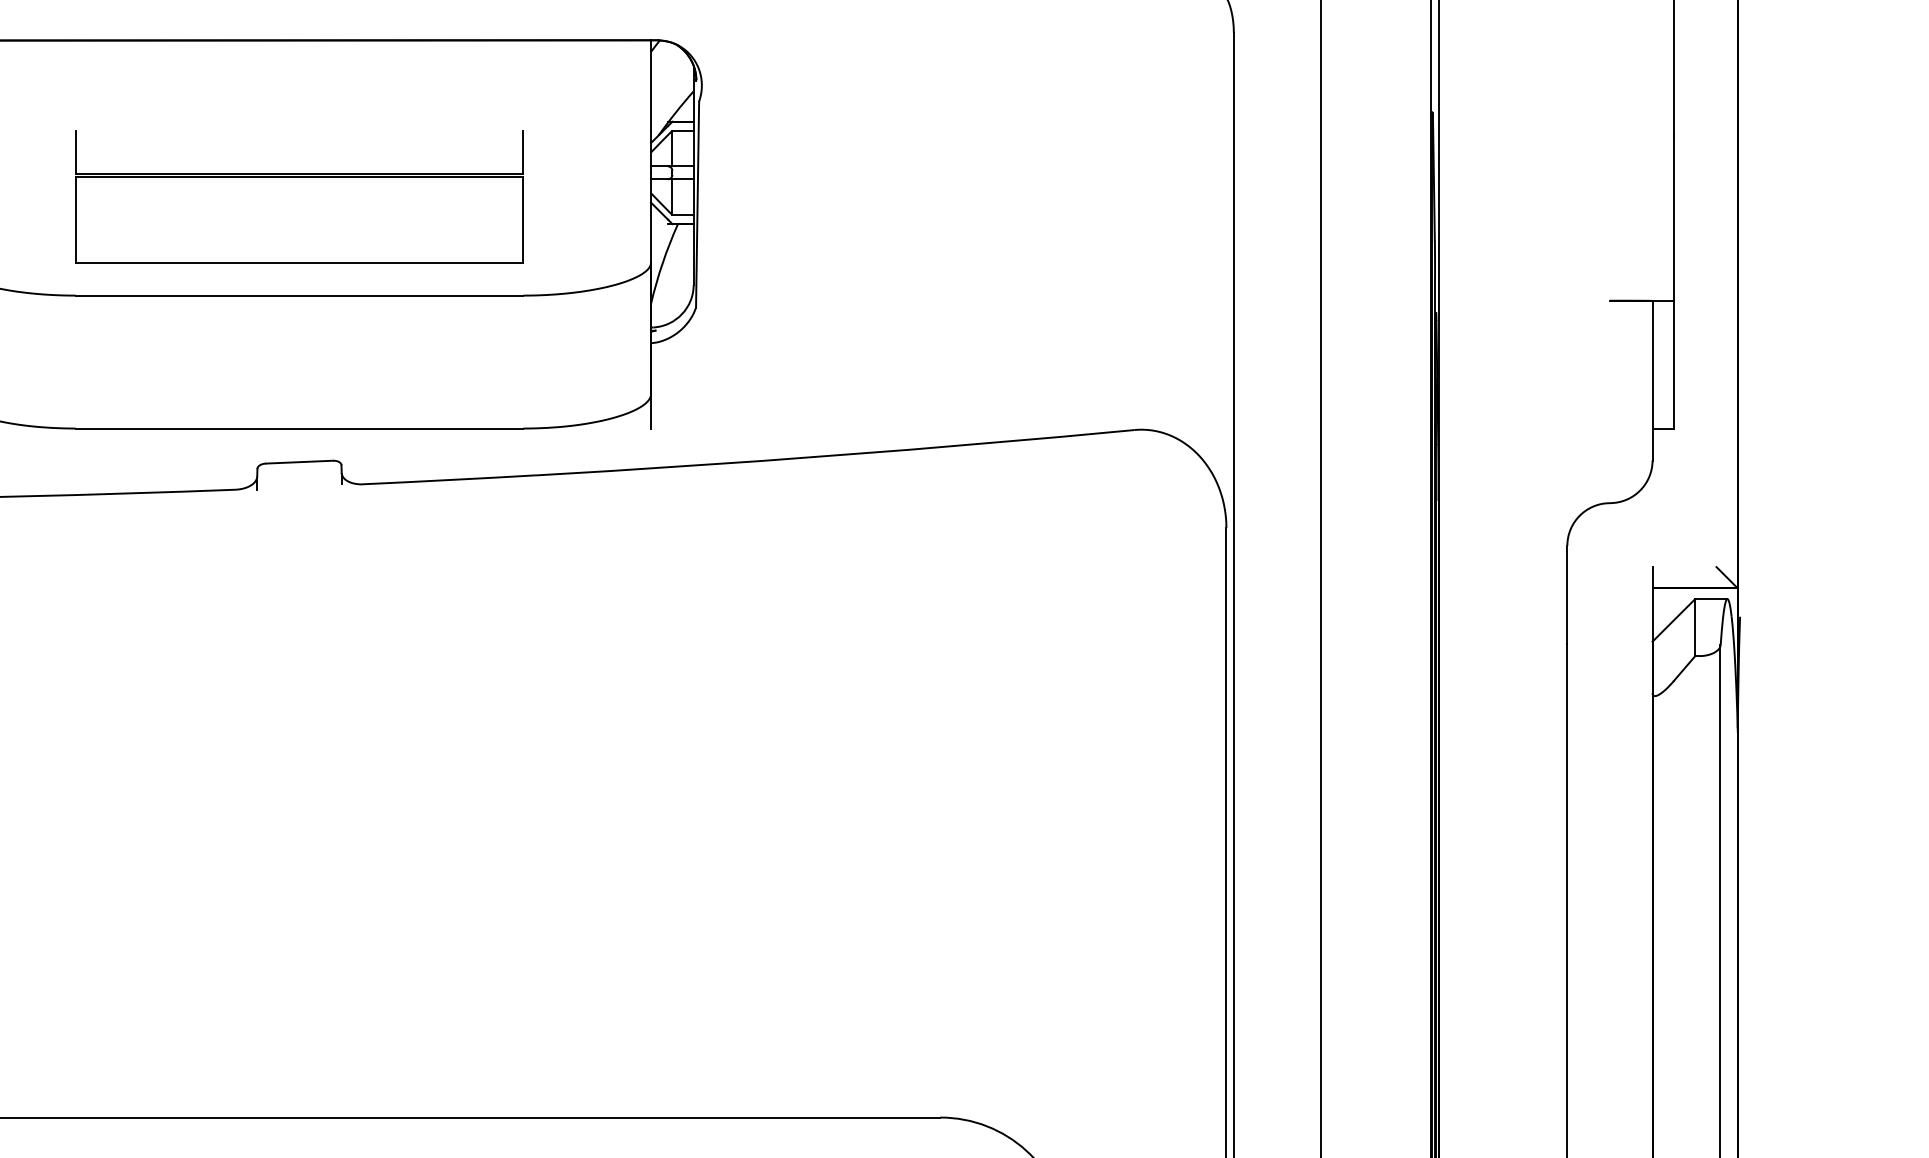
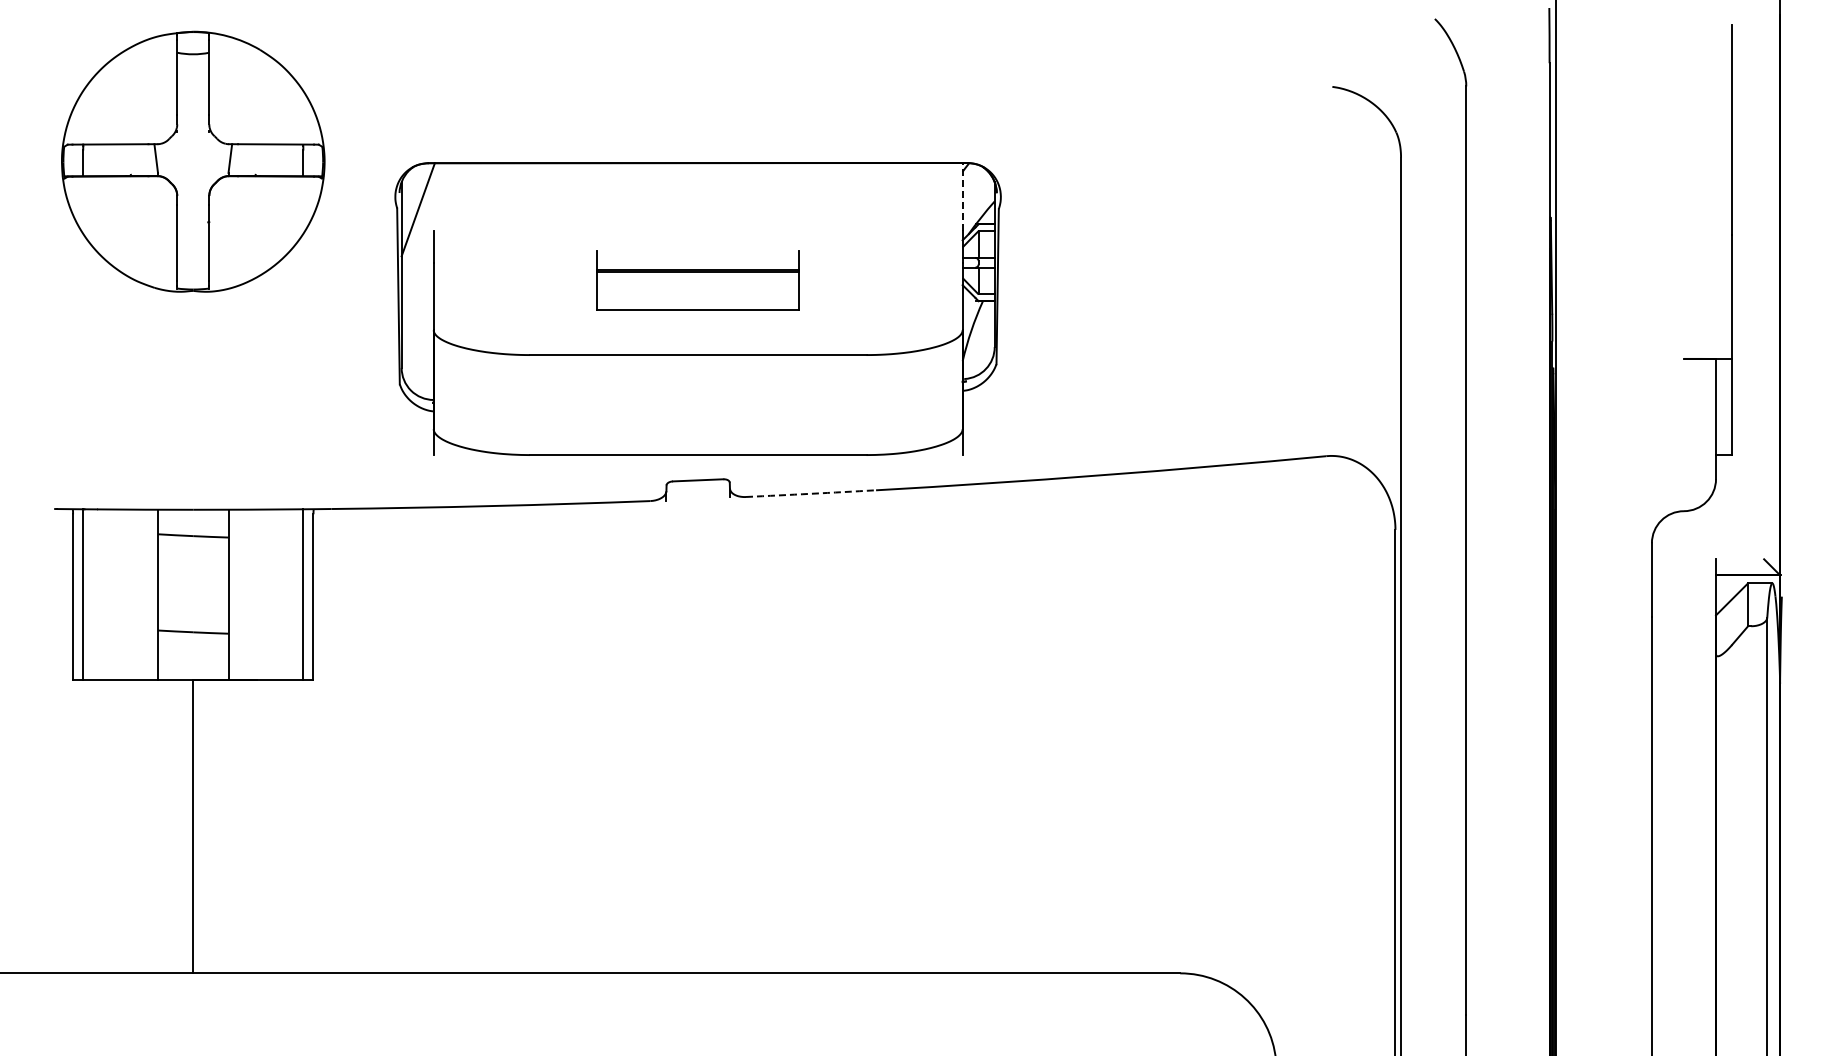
line: (650, 84) -> (962, 196), solid -> dashed
part: (299, 196) -> (698, 280), size x0.6
arc: (450, 479) -> (811, 493), solid -> dashed

